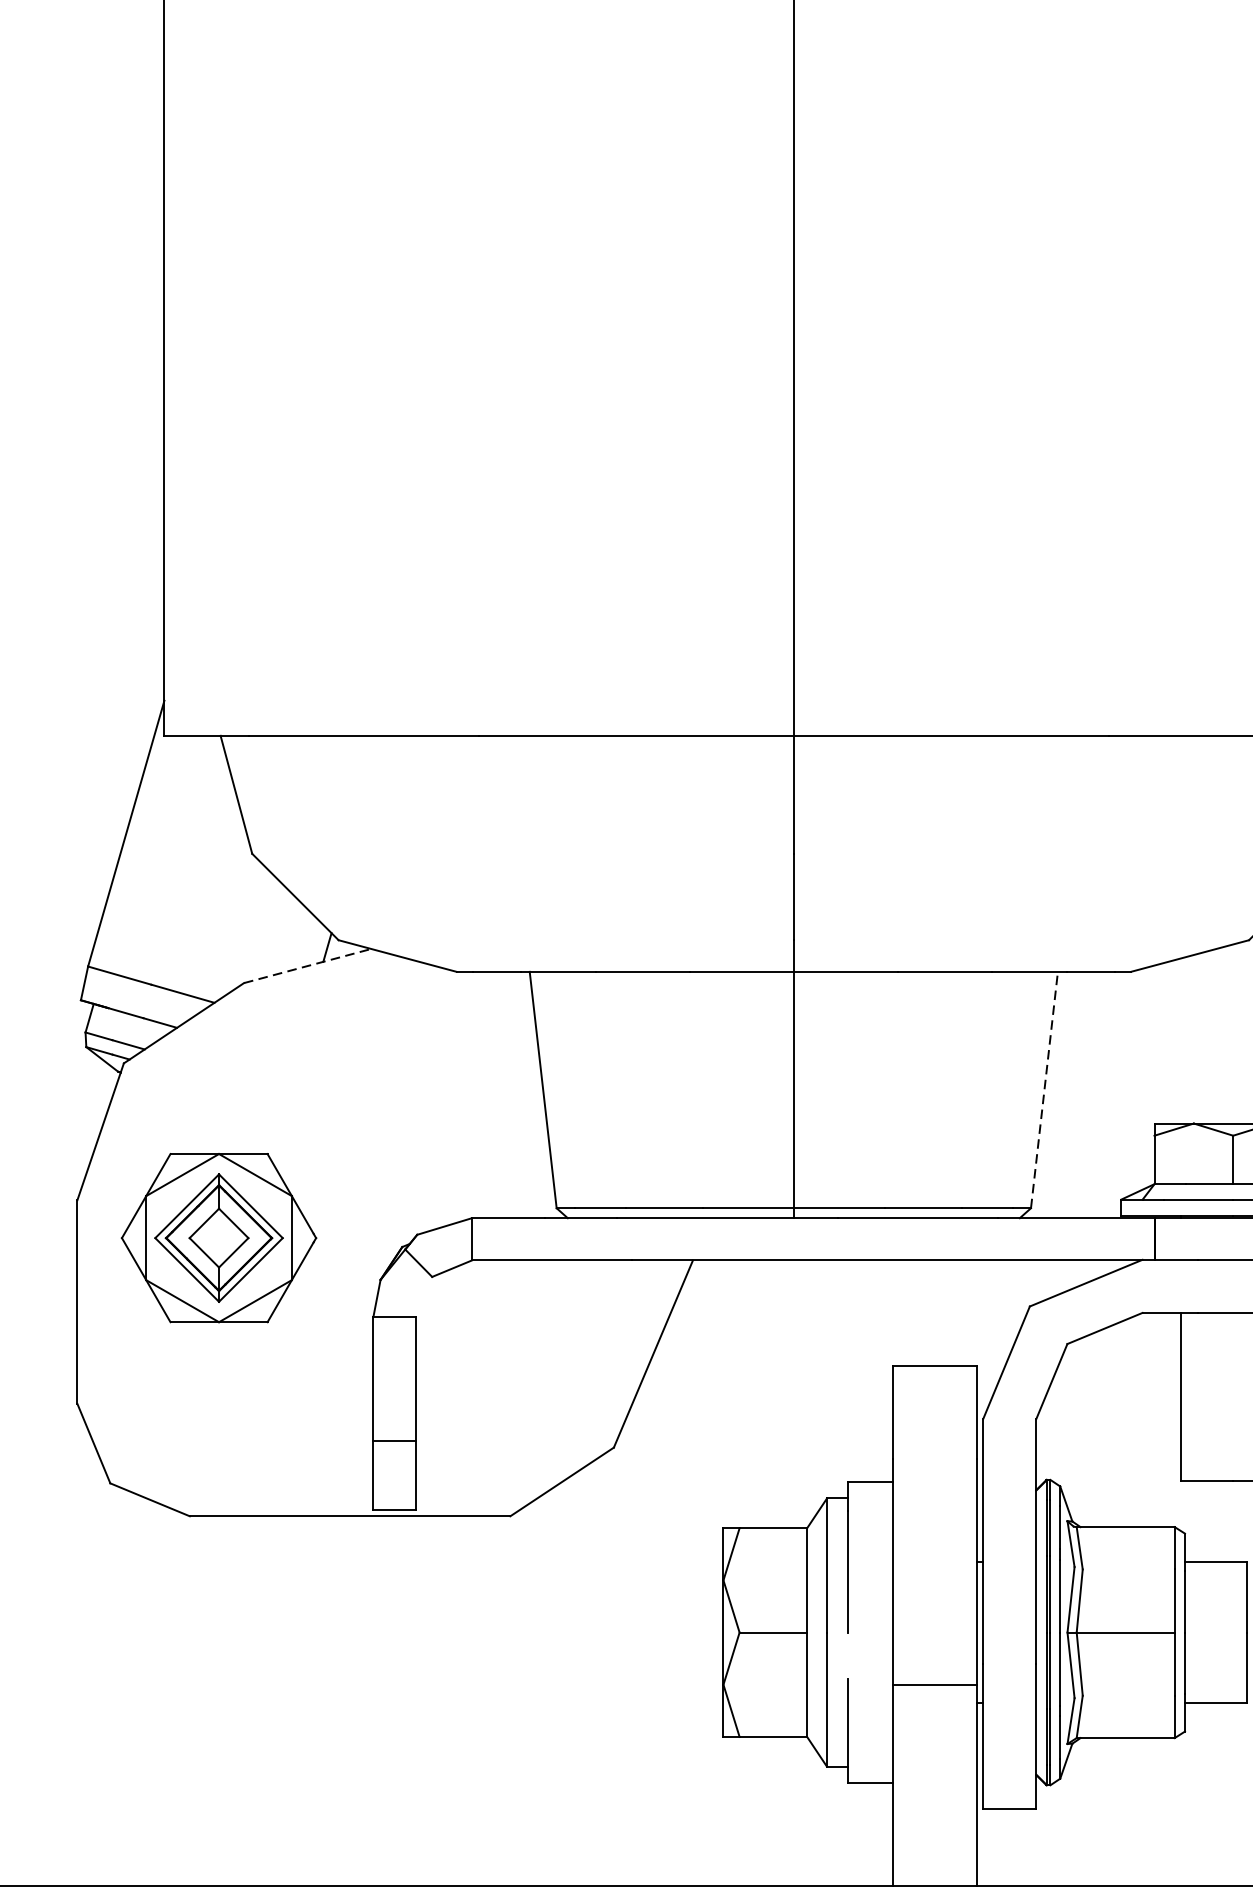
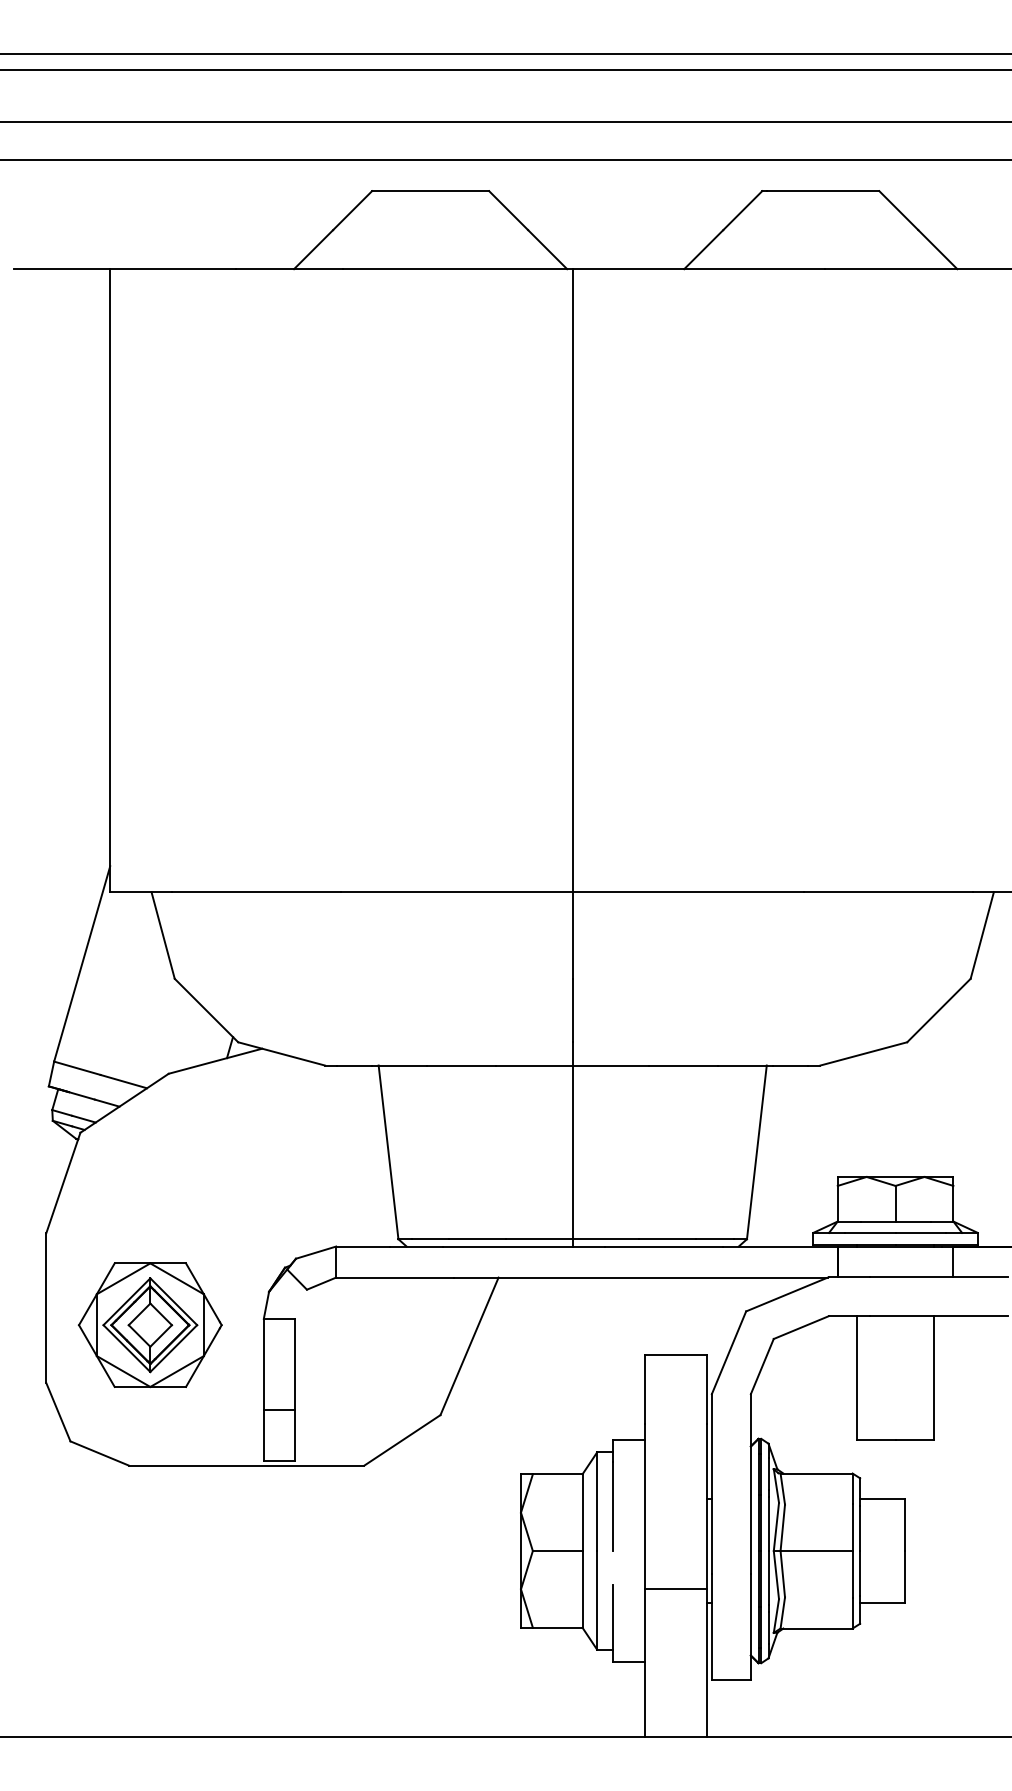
line: (307, 966) -> (215, 1061), dashed -> solid
line: (1043, 1088) -> (756, 1151), dashed -> solid
part: (217, 1238) -> (149, 1325), moved

